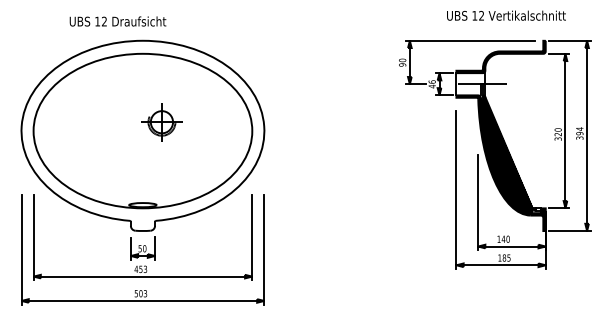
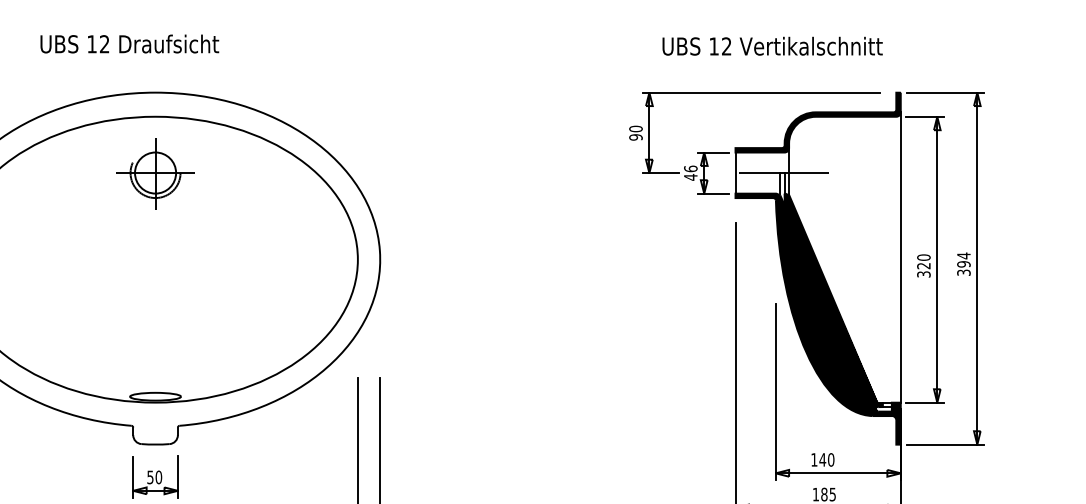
text: (506, 15) -> (772, 45), moved
text: (117, 21) -> (128, 44), moved
part: (161, 122) -> (154, 173), moved
line: (545, 129) -> (900, 256), added

